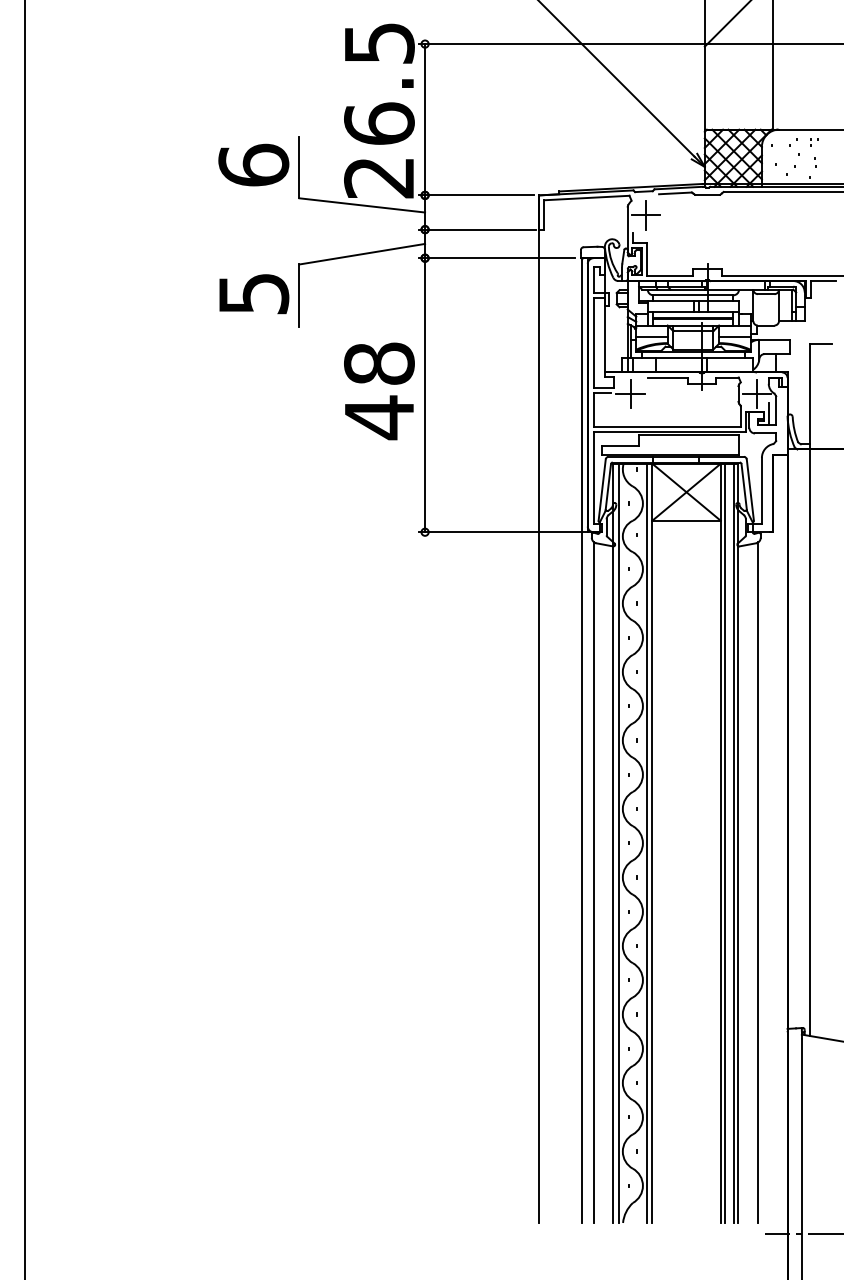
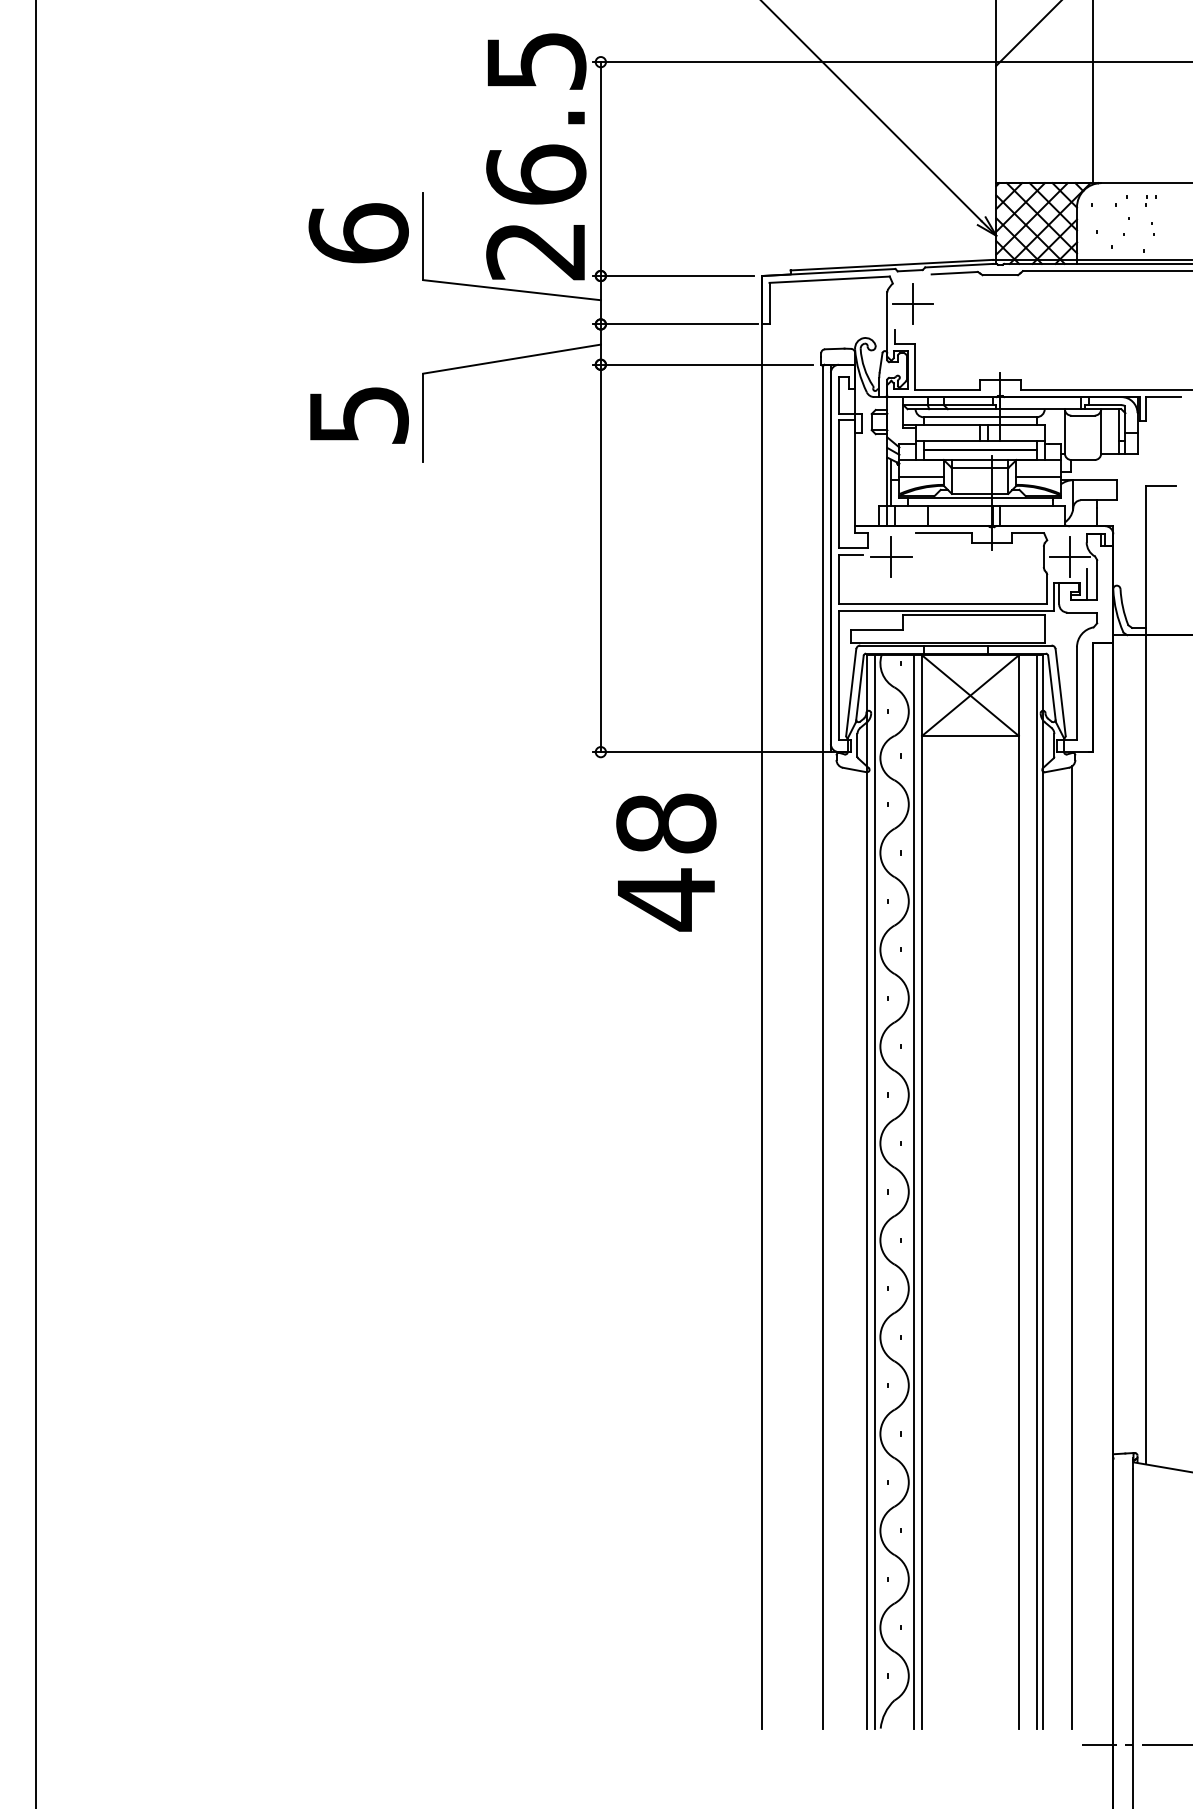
text: (379, 391) -> (666, 862), moved
line: (724, 843) -> (1024, 1192), removed
line: (594, 882) -> (840, 1247), removed

